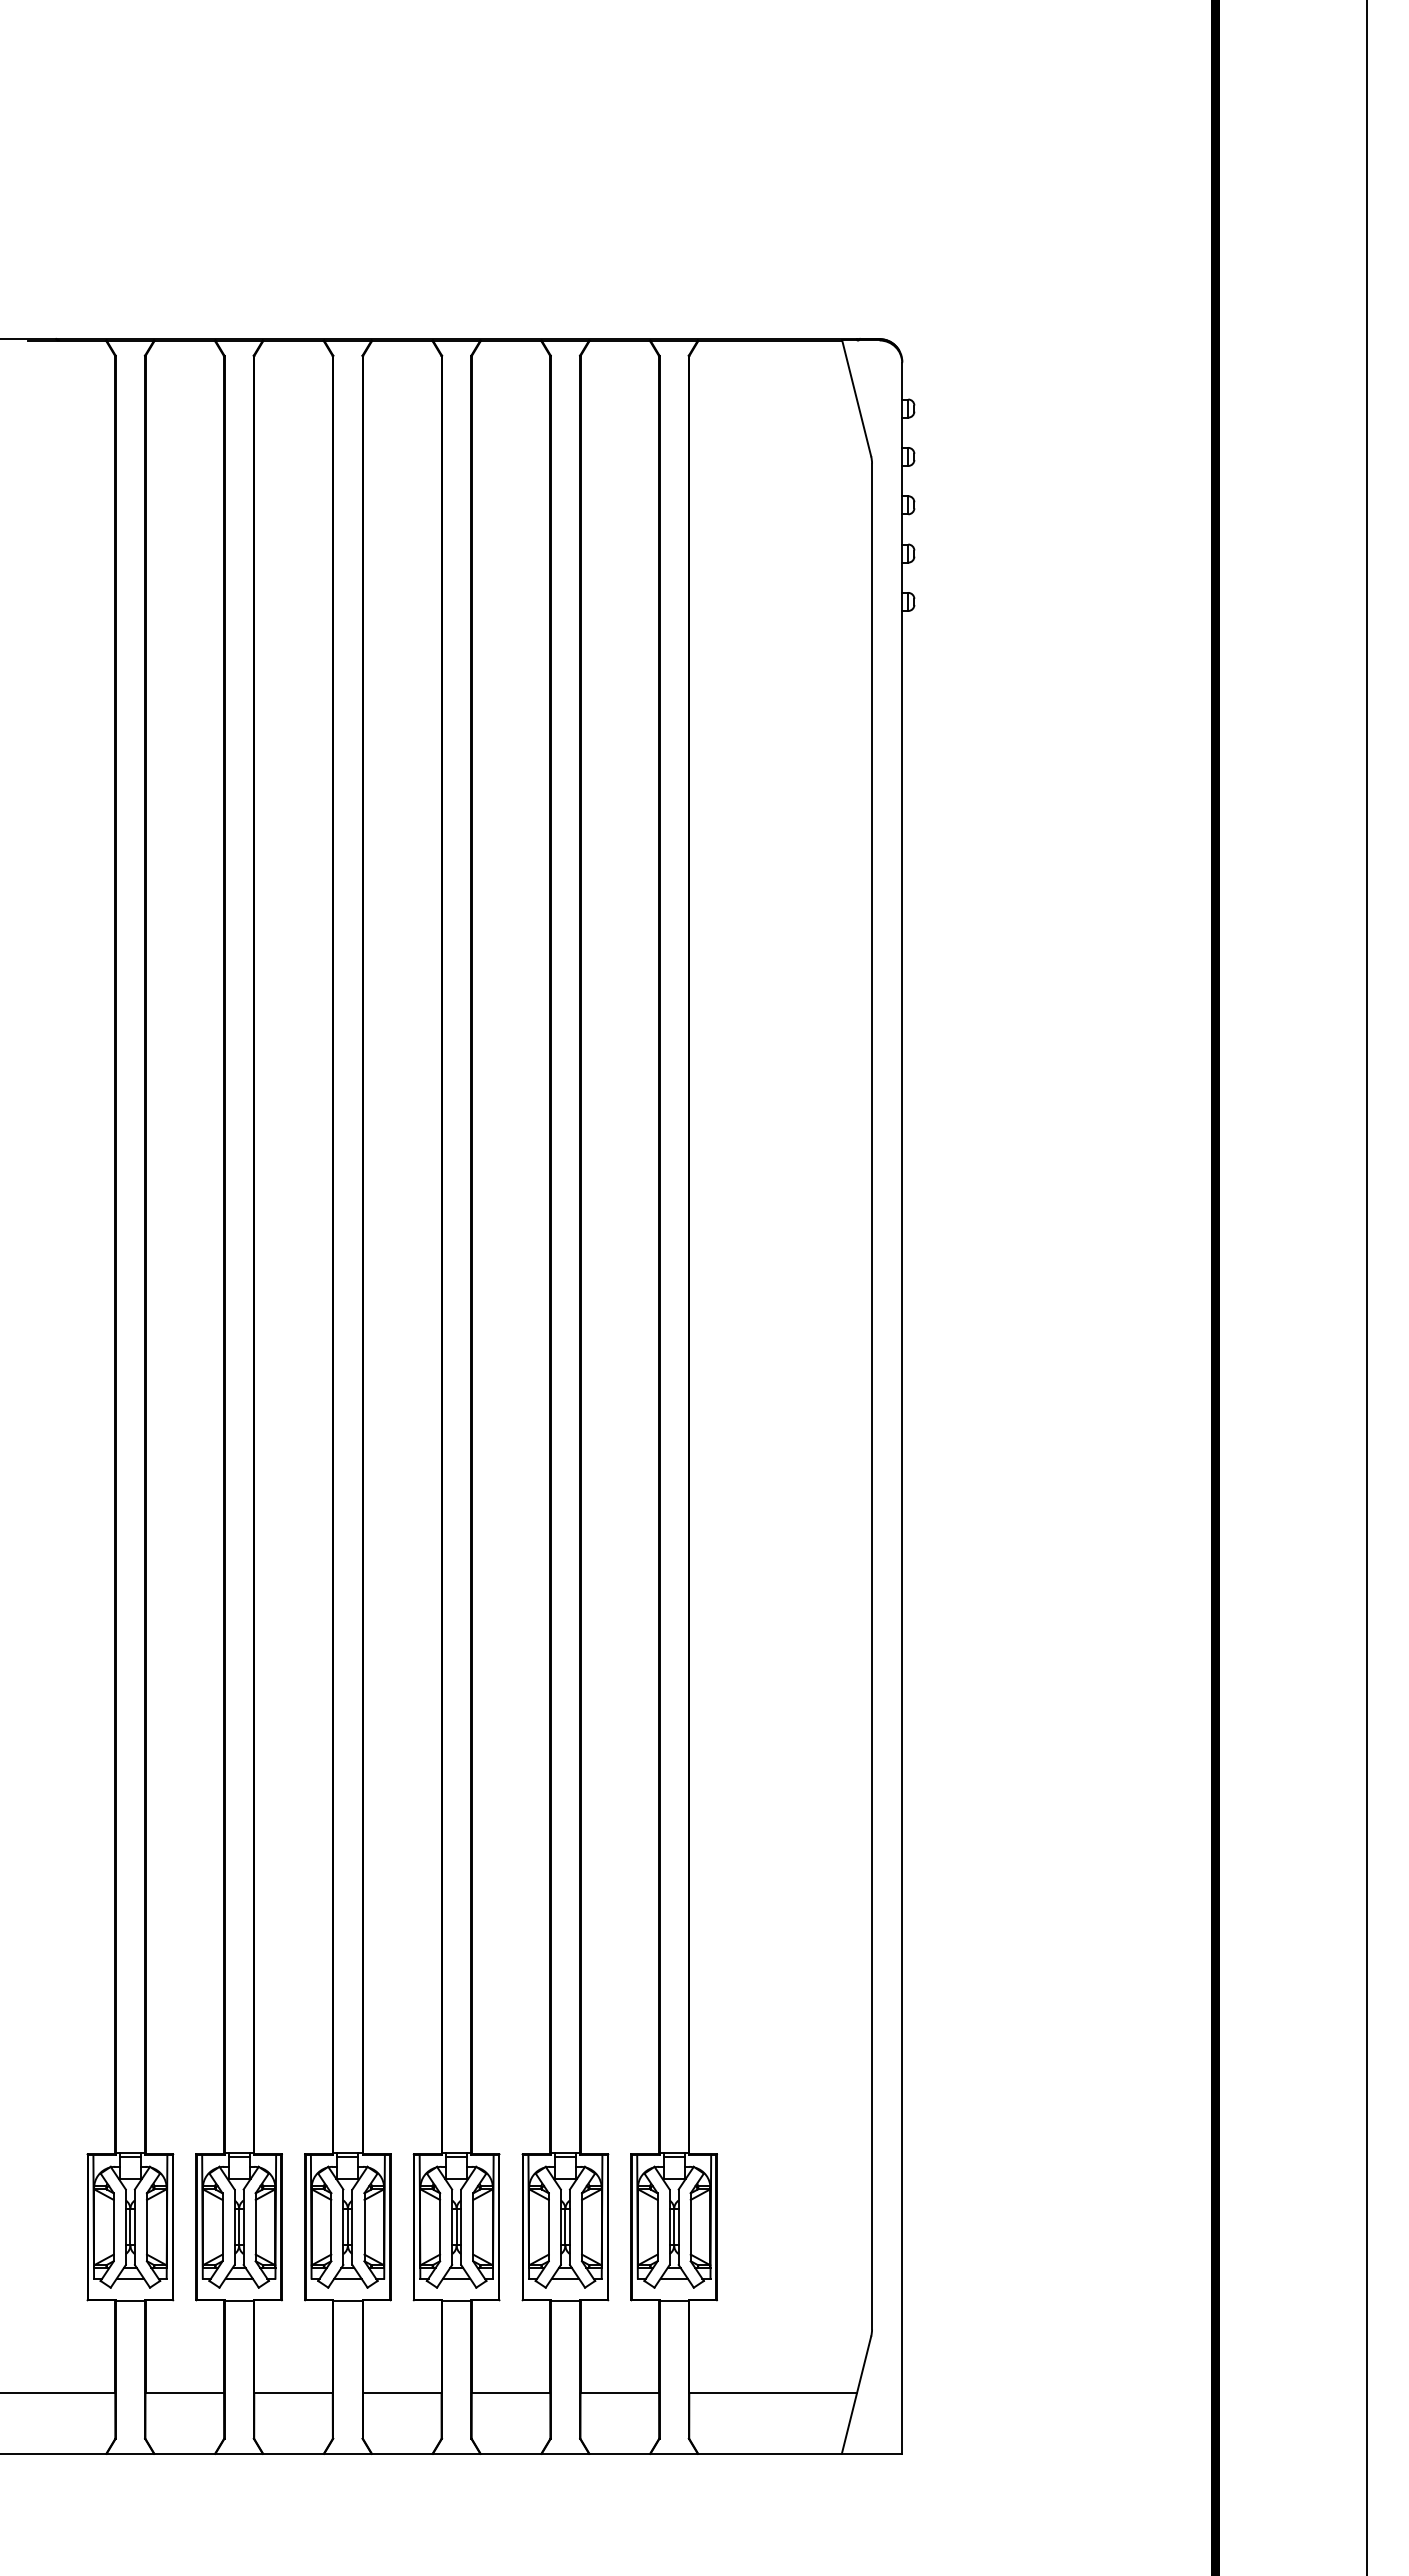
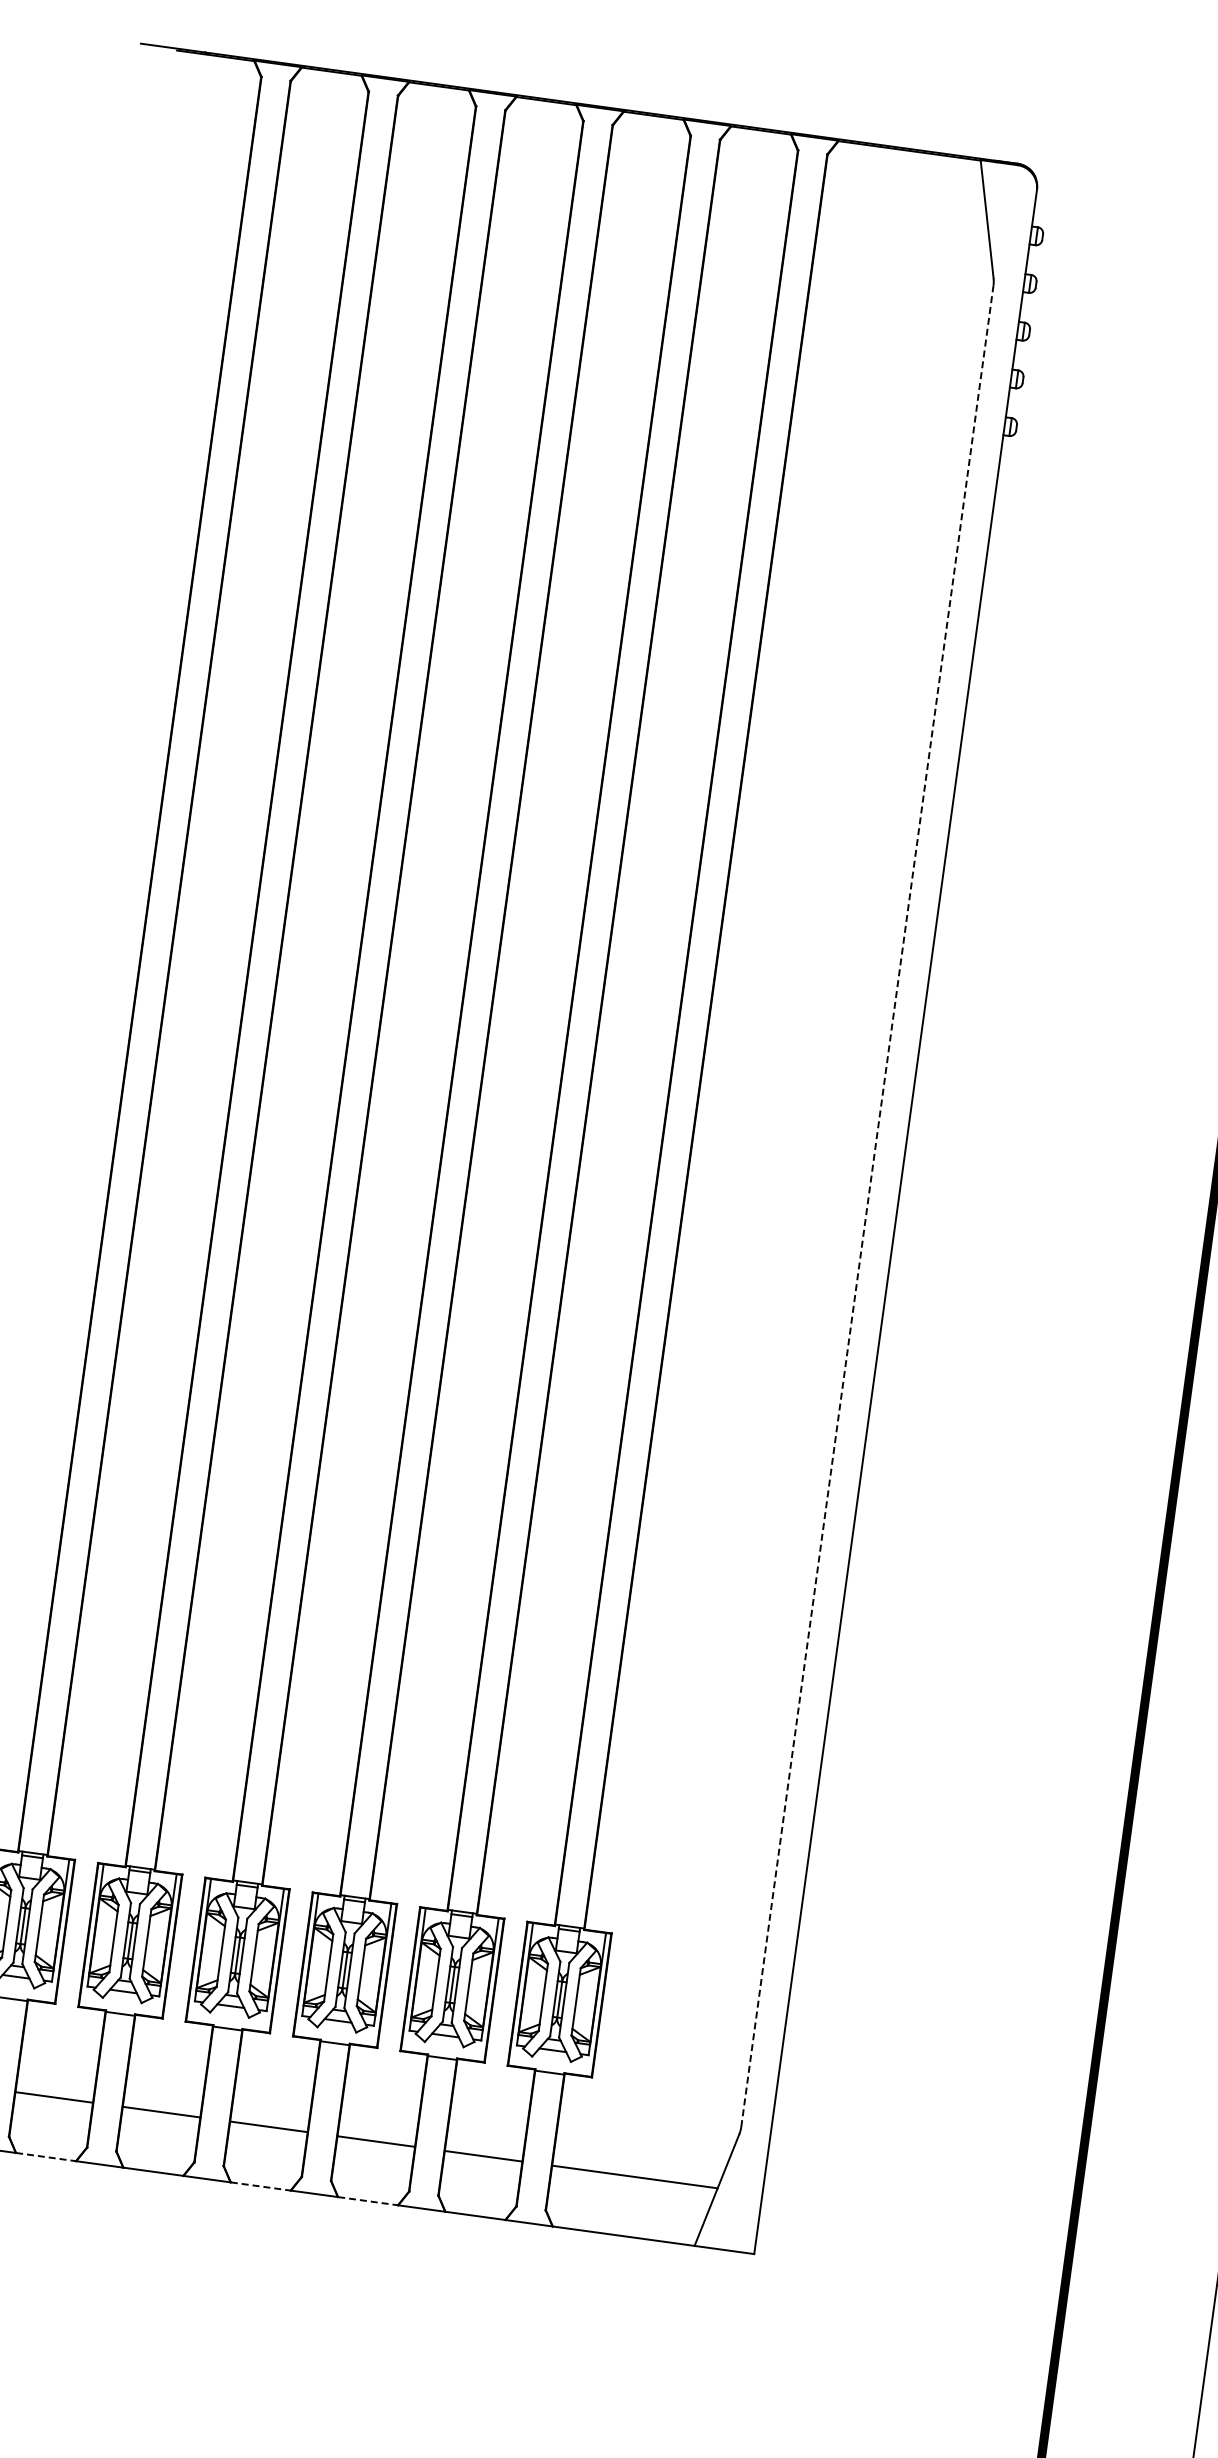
line: (872, 1396) -> (867, 1206), solid -> dashed
line: (185, 2453) -> (46, 2156), solid -> dashed
line: (402, 2453) -> (261, 2186), solid -> dashed
line: (511, 2453) -> (368, 2200), solid -> dashed

